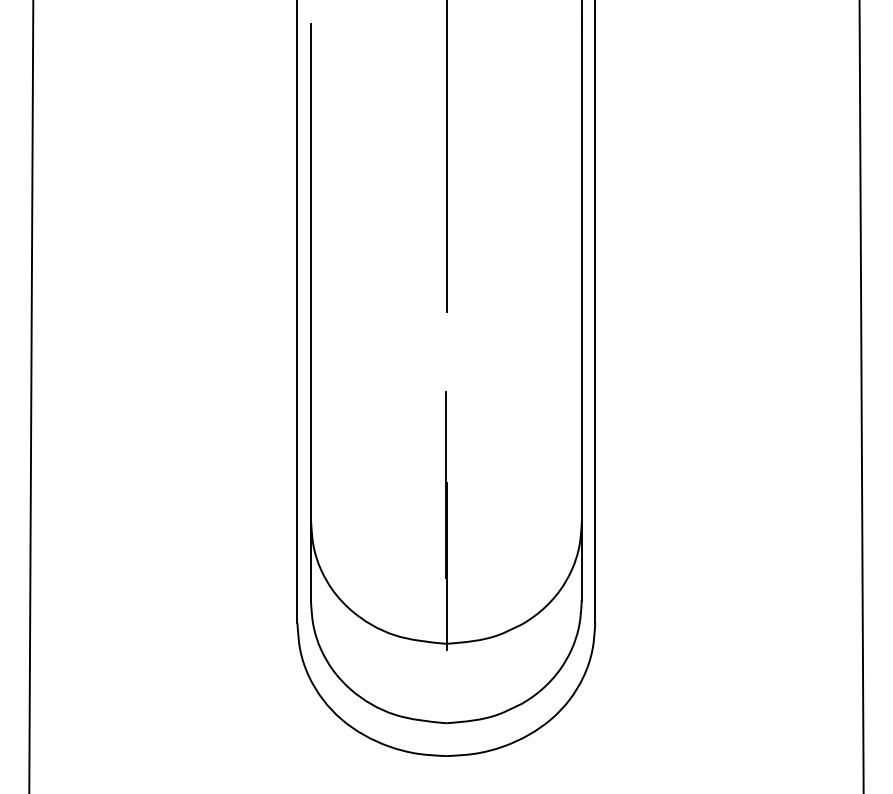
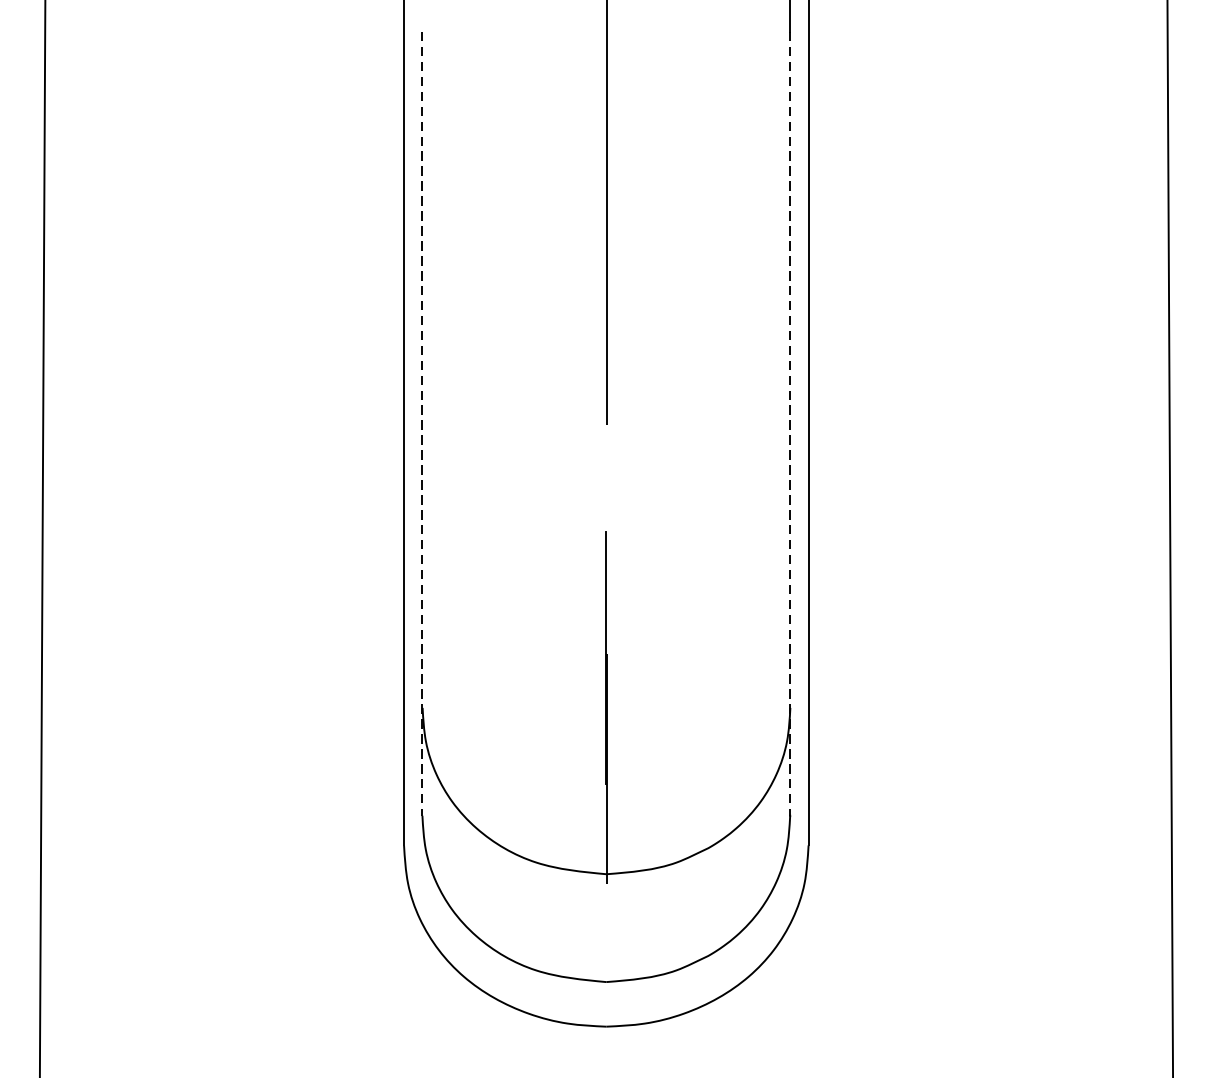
line: (310, 312) -> (421, 424), solid -> dashed
line: (581, 312) -> (789, 424), solid -> dashed

